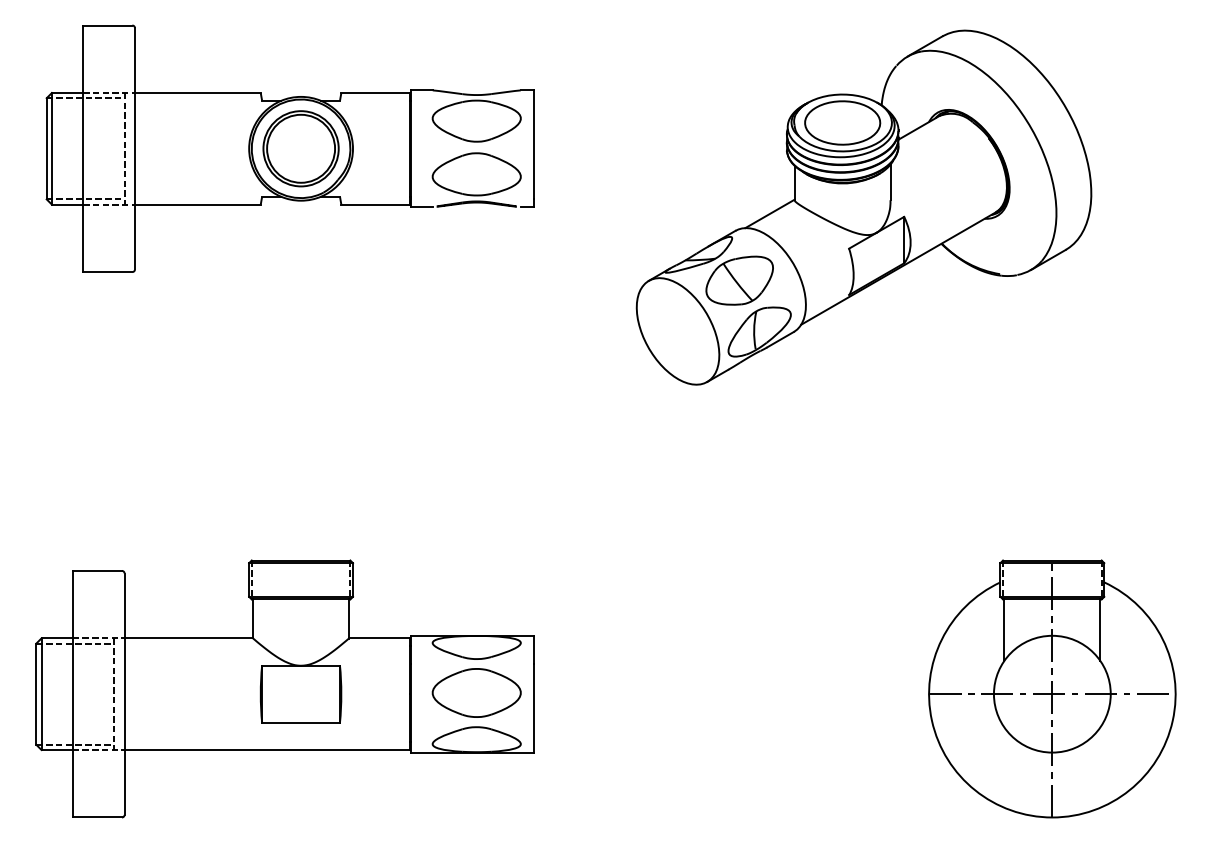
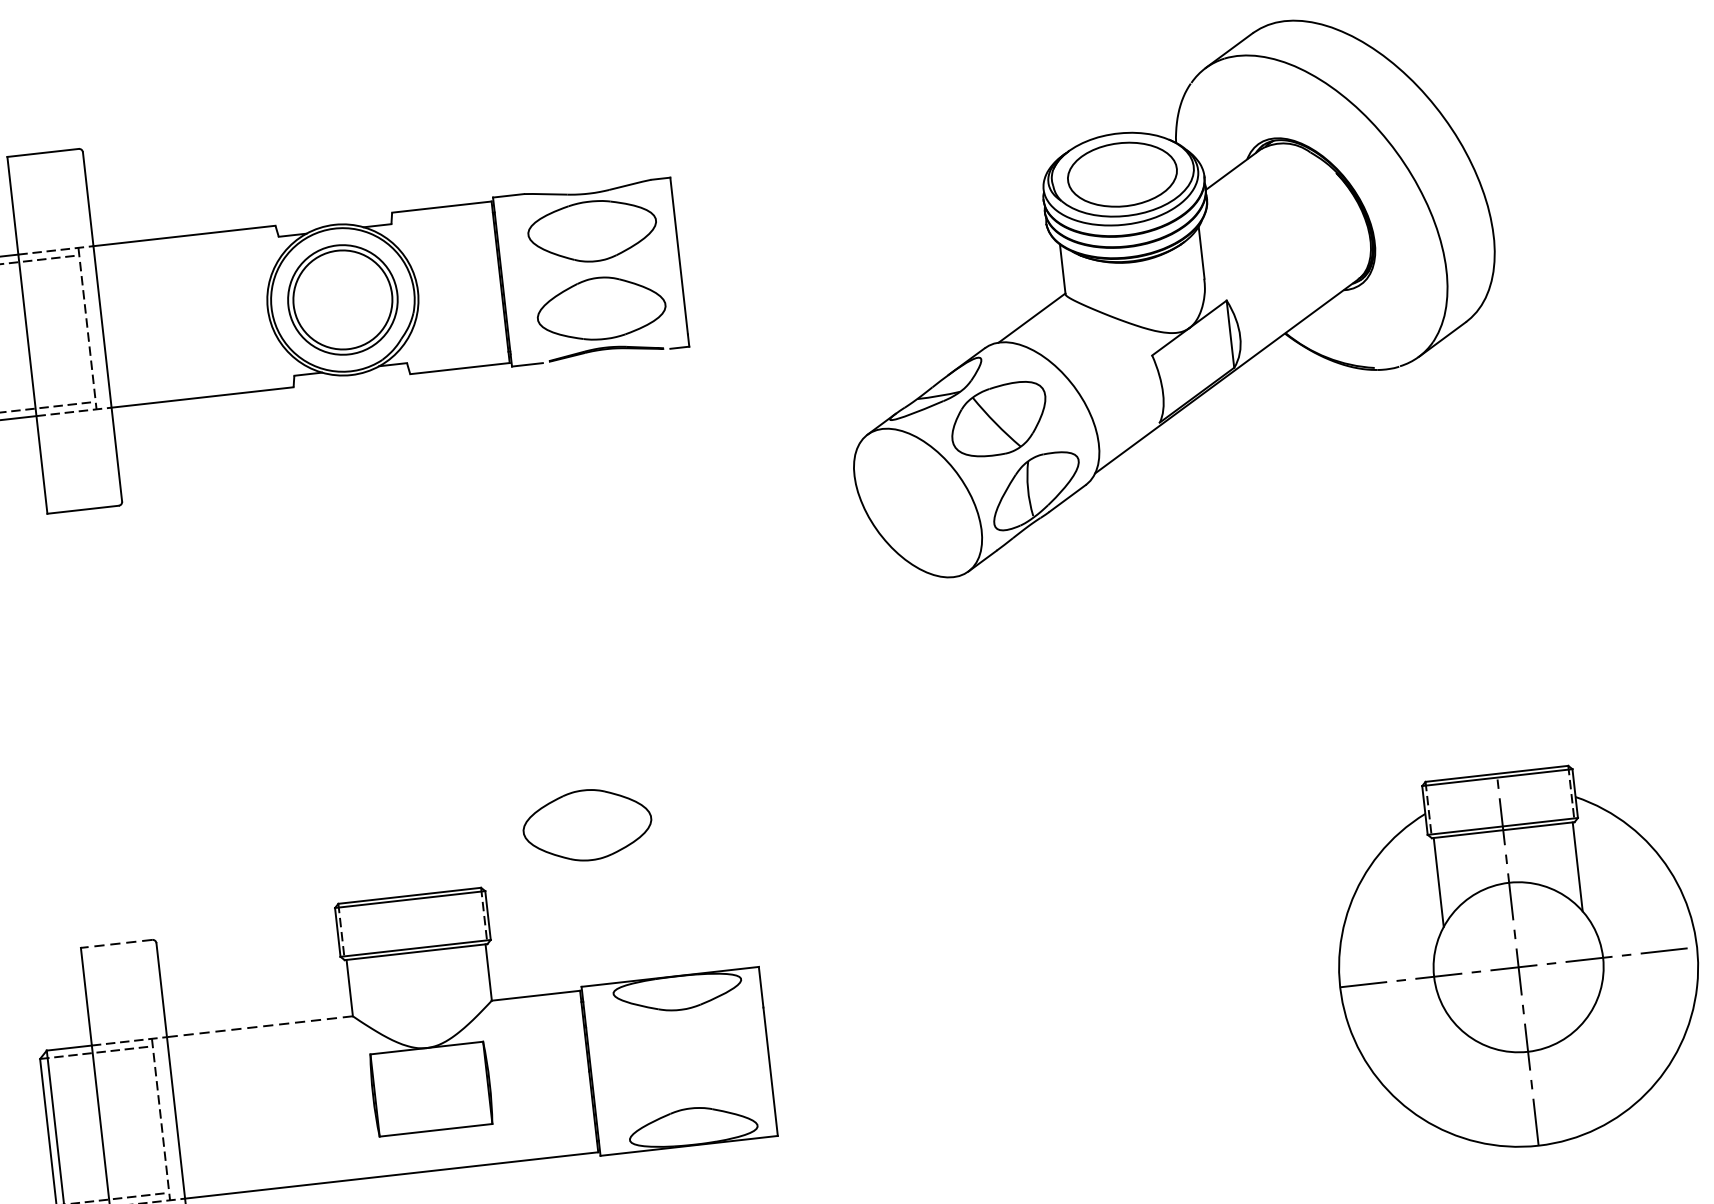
line: (97, 570) -> (116, 943), solid -> dashed
line: (188, 638) -> (259, 1026), solid -> dashed
part: (476, 692) -> (586, 824), moved

